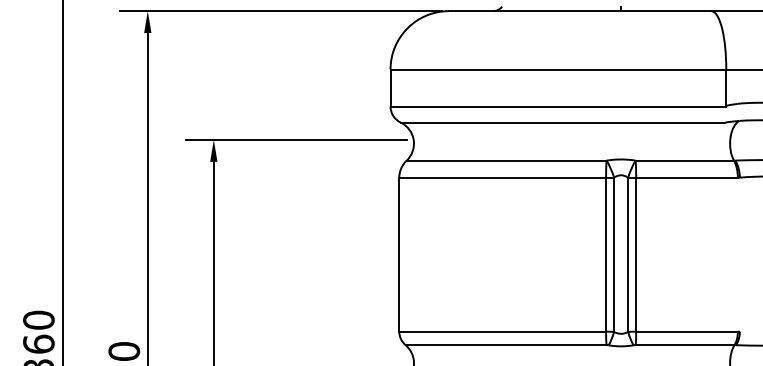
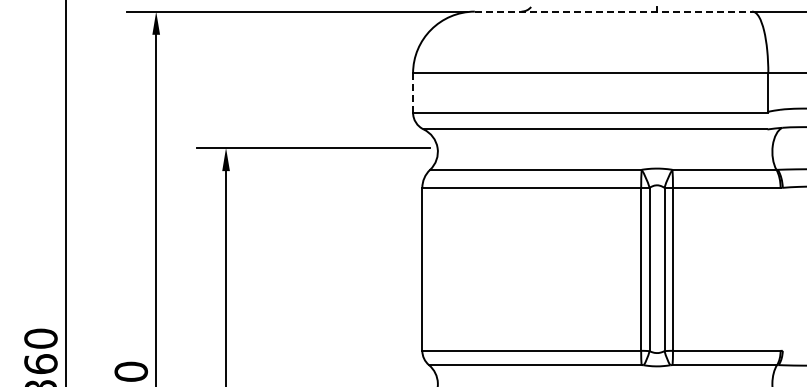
line: (579, 11) -> (613, 11), solid -> dashed
line: (390, 88) -> (413, 93), solid -> dashed

